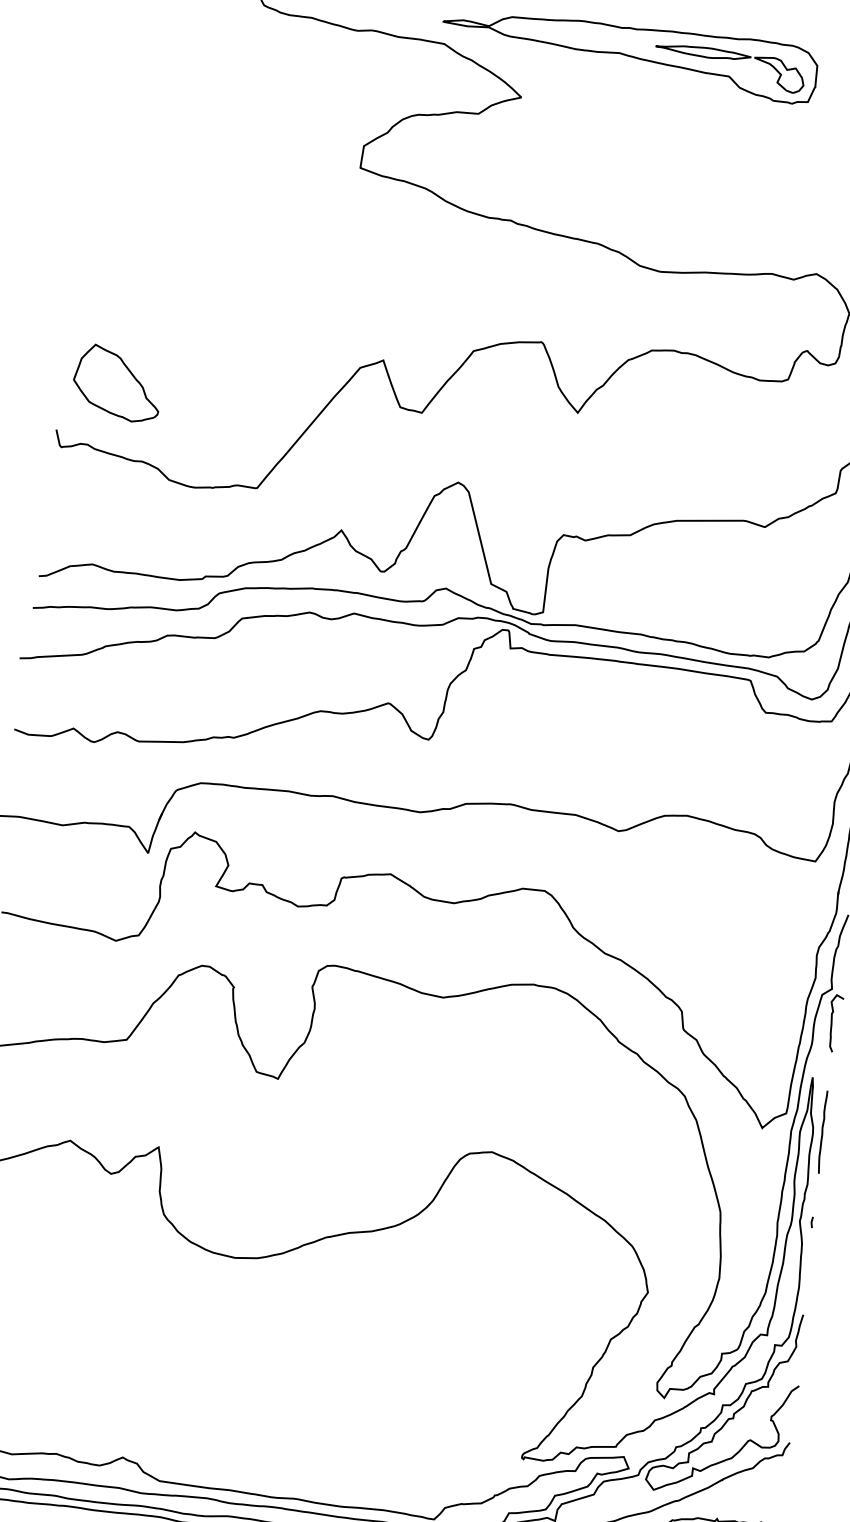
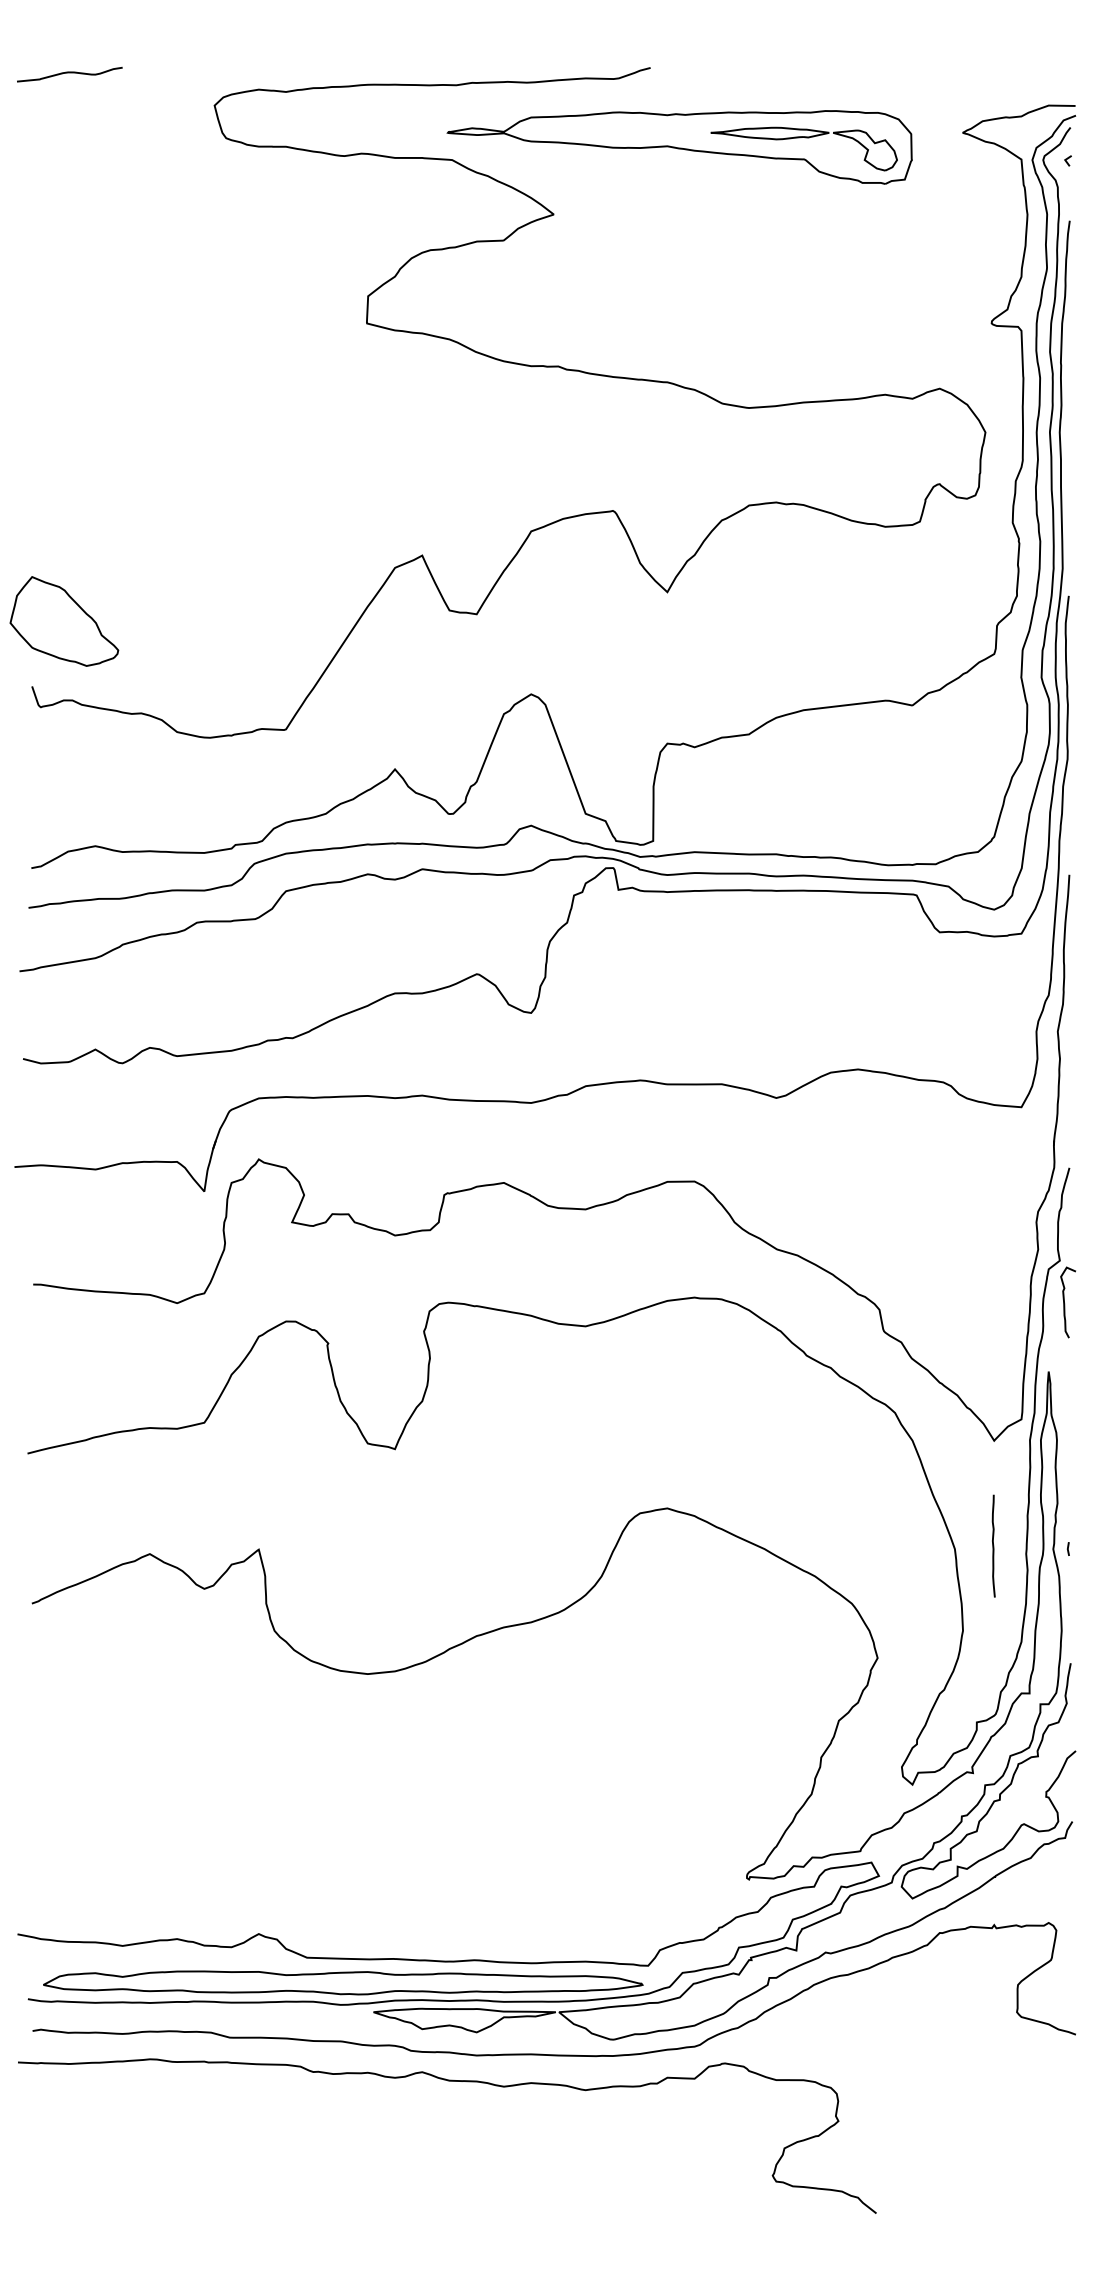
part: (117, 383) -> (64, 621), moved
line: (822, 1131) -> (993, 1545), moved

